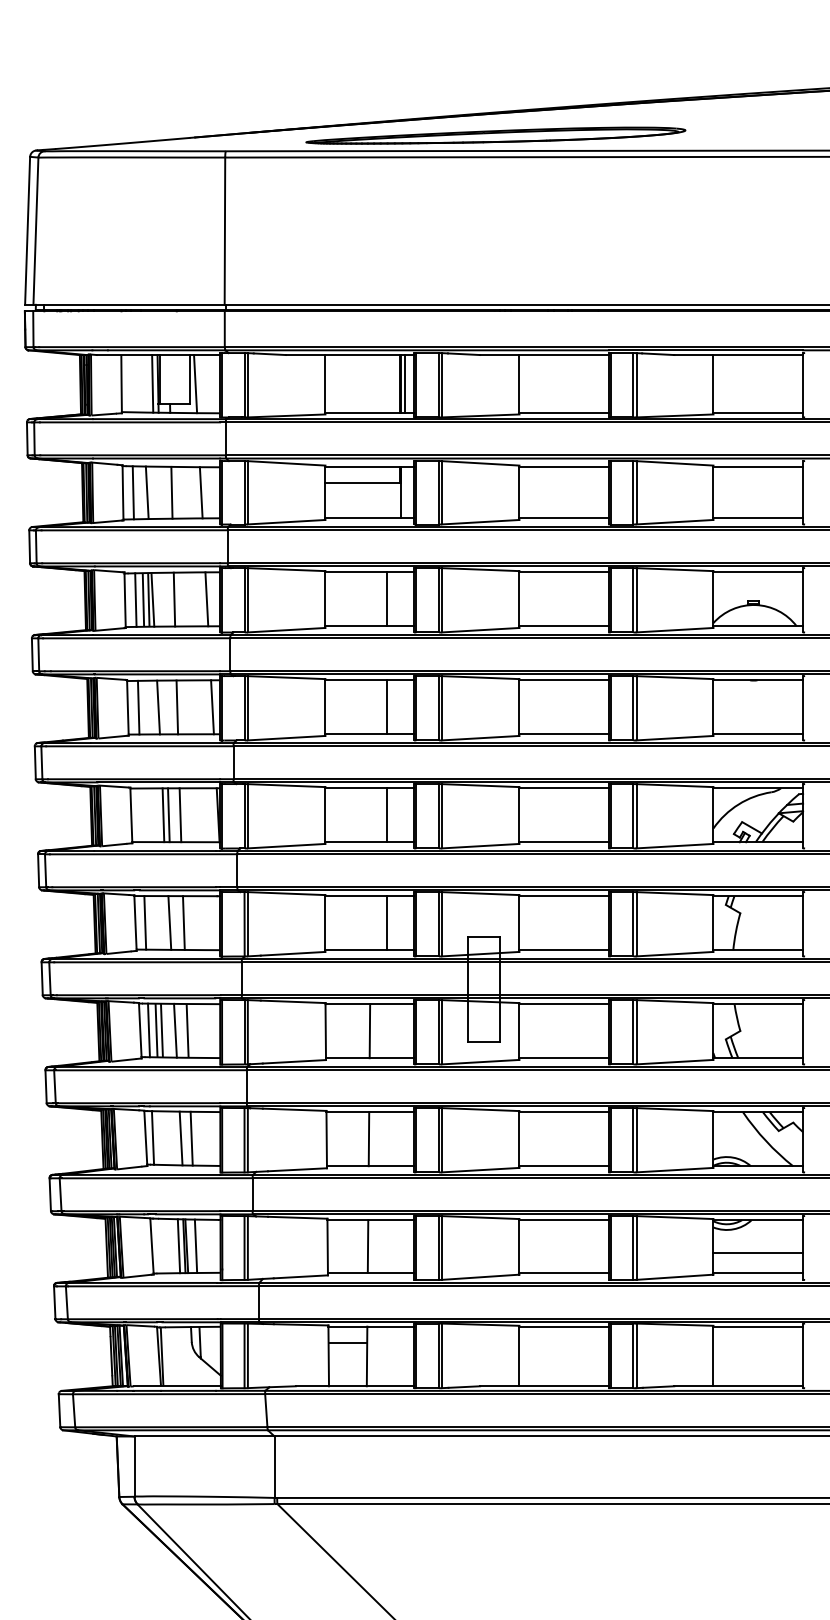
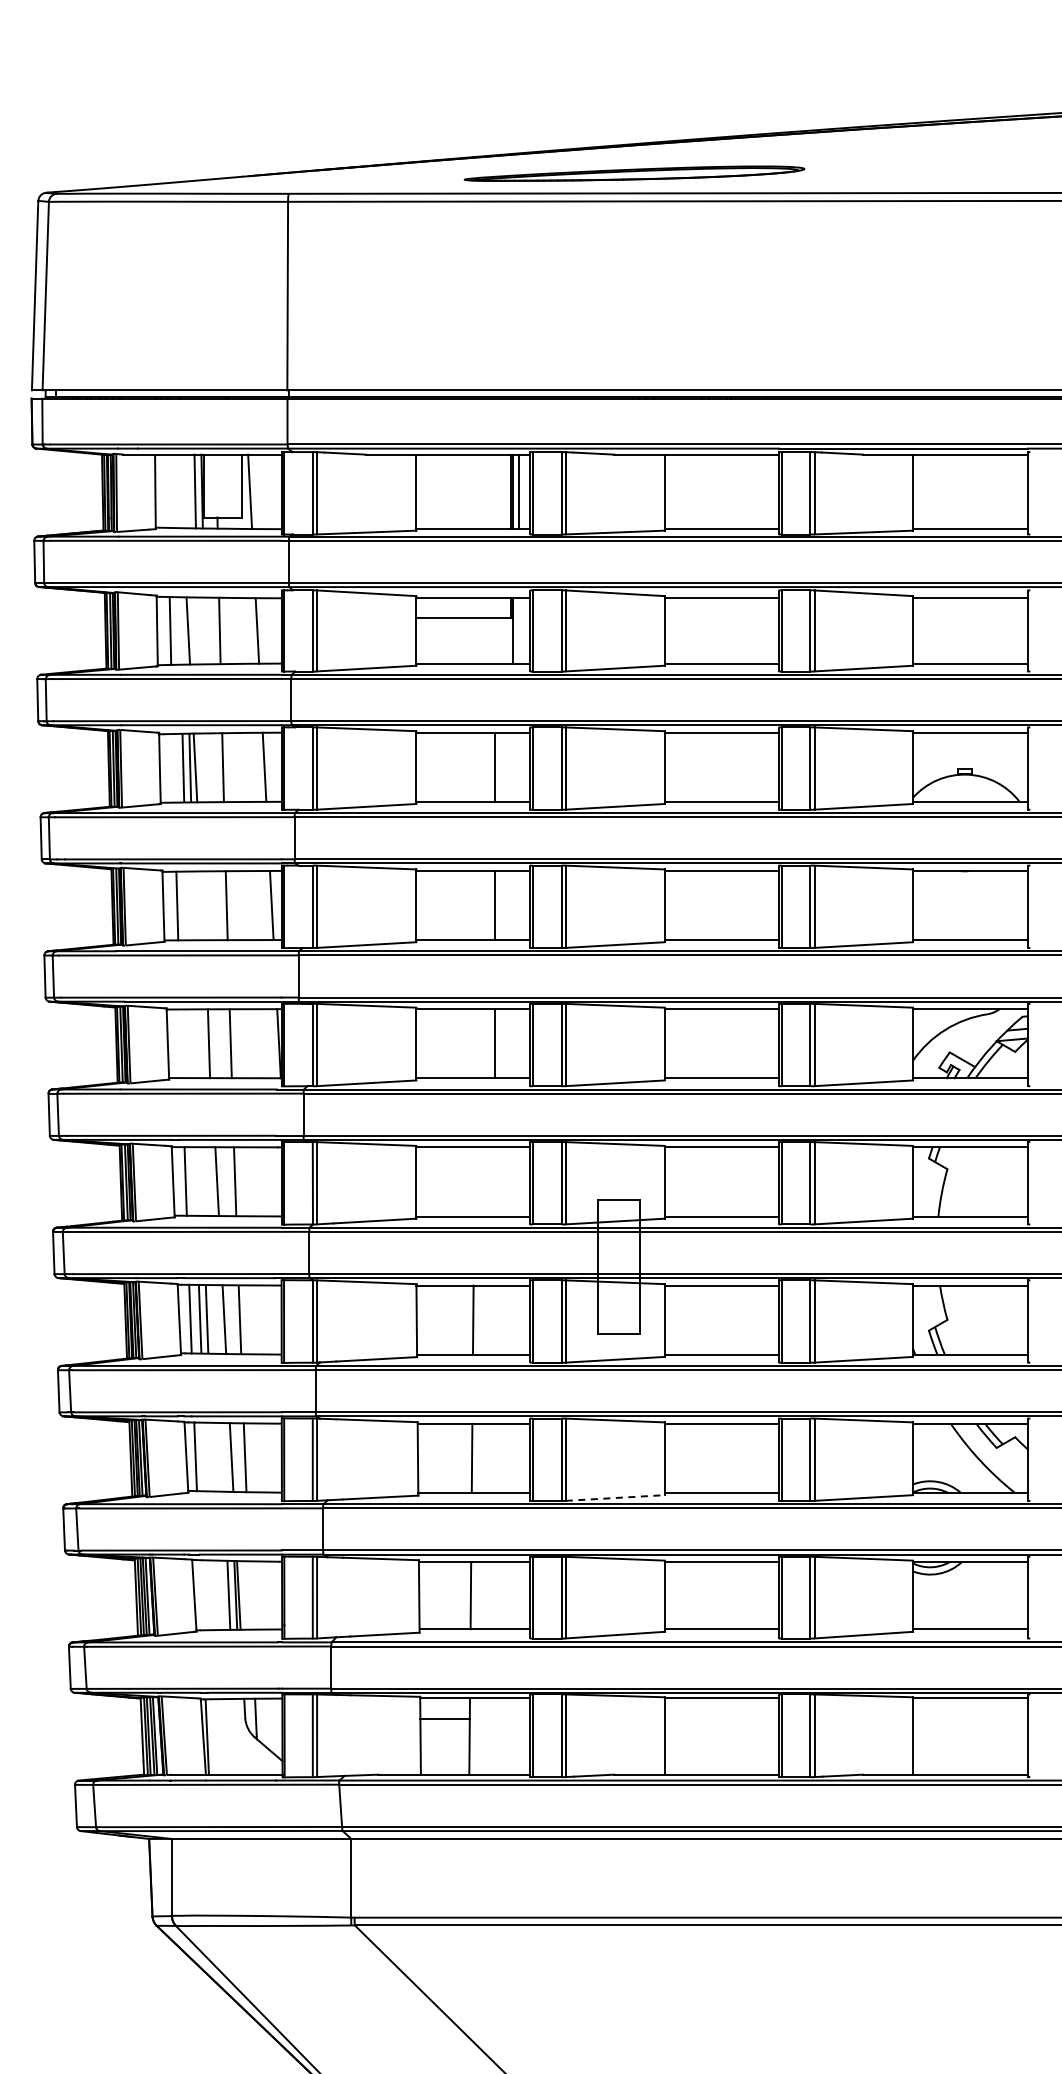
part: (495, 135) -> (634, 173), size x0.7
line: (135, 600) -> (173, 768), removed
line: (158, 707) -> (202, 905), removed
line: (168, 815) -> (215, 1043), removed
line: (387, 922) -> (495, 1181), removed
line: (481, 1170) -> (615, 1498), solid -> dashed
line: (195, 1246) -> (250, 1595), removed
line: (758, 1252) -> (970, 1603), removed

